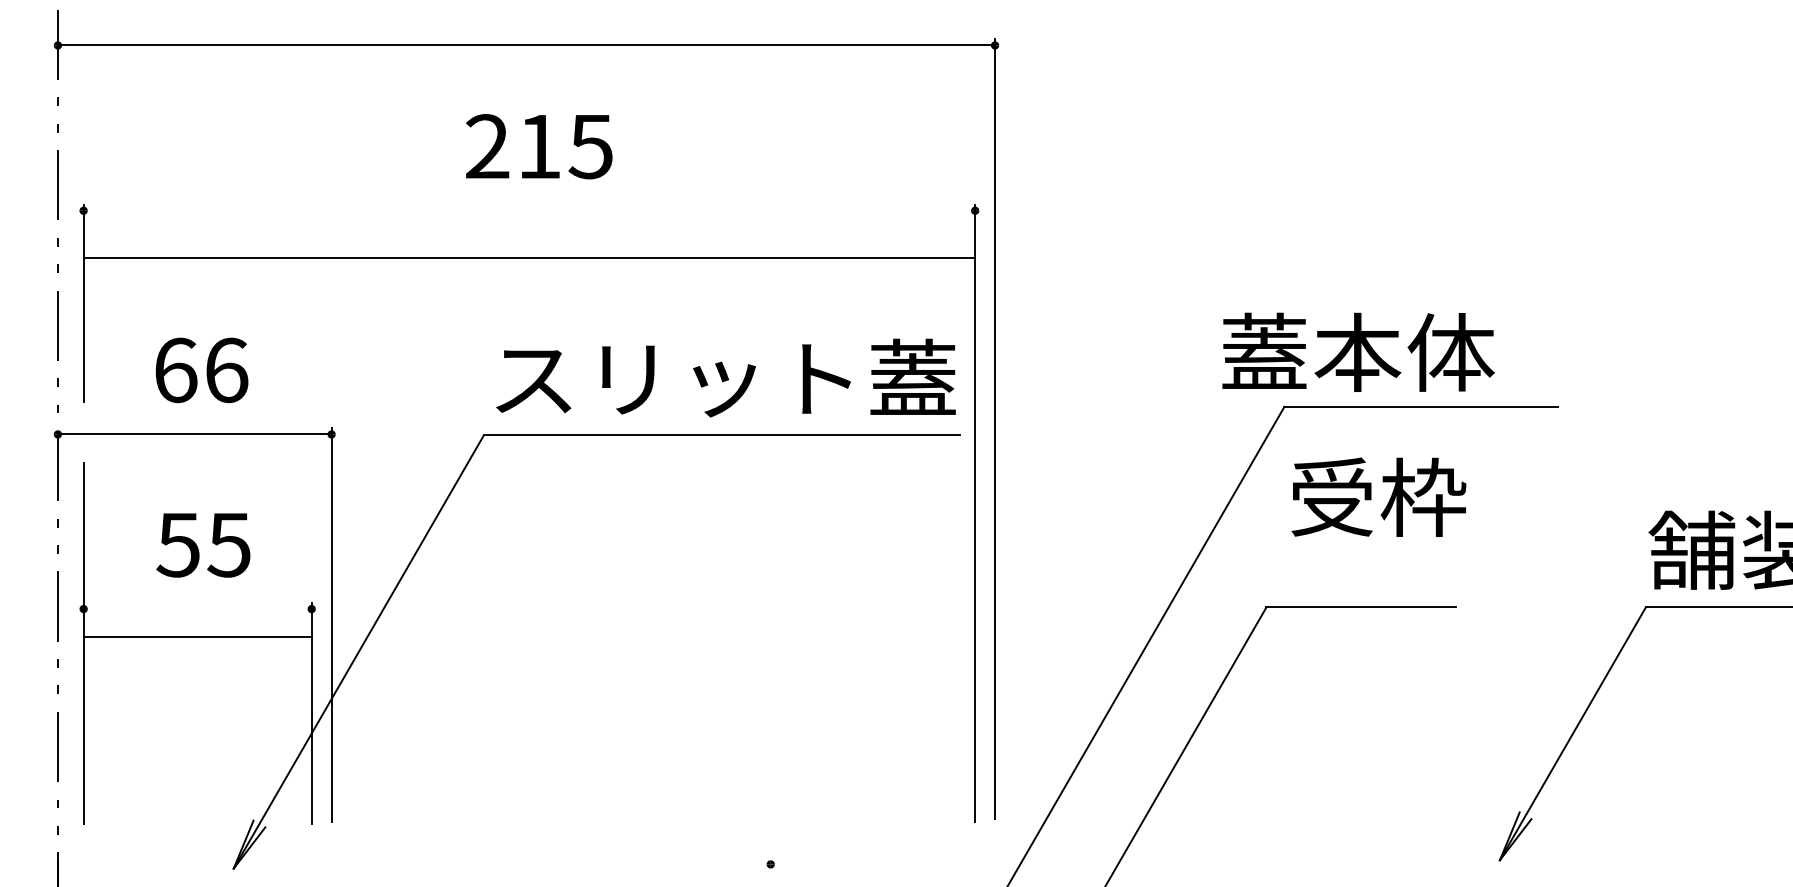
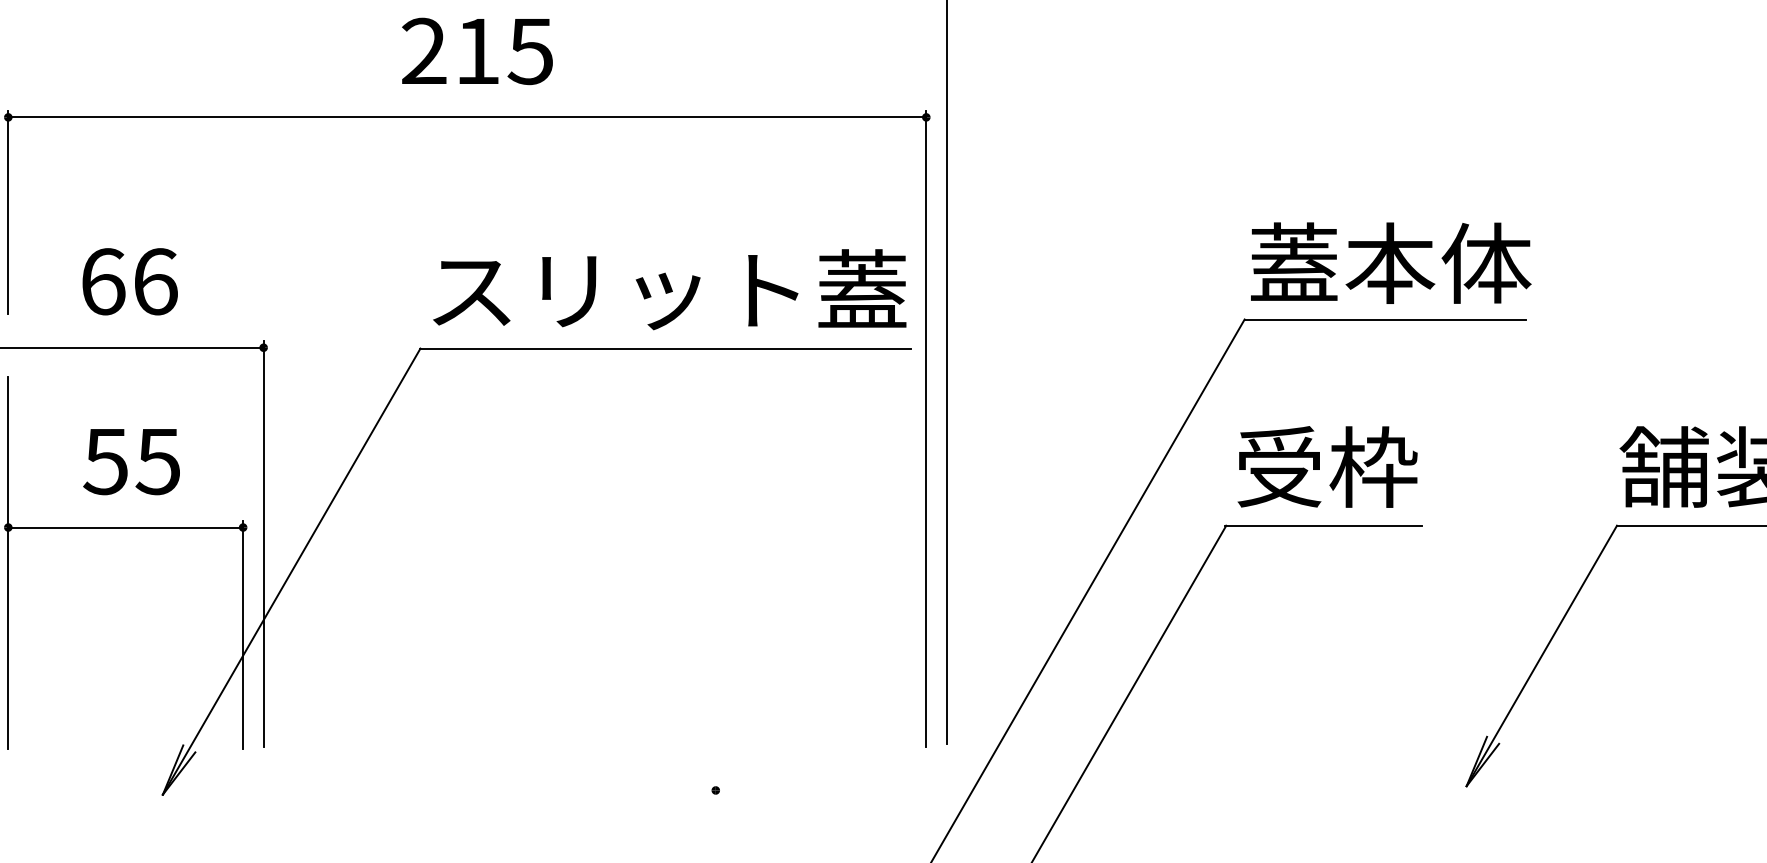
line: (529, 257) -> (467, 117), moved
text: (1358, 351) -> (1391, 262), moved
text: (1378, 496) -> (1327, 466), moved
line: (197, 637) -> (125, 527), moved

